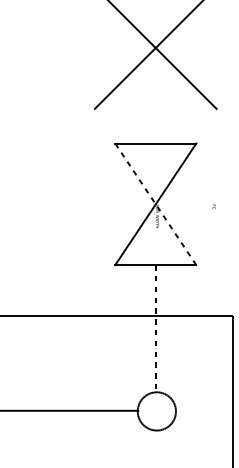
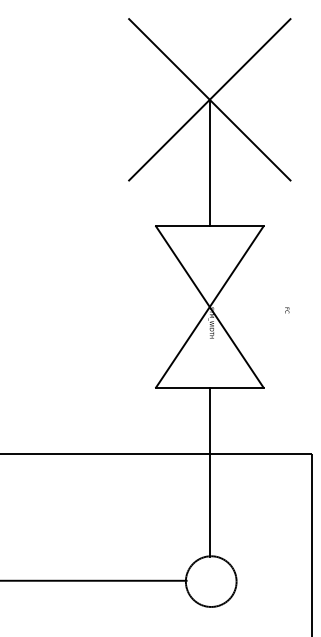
line: (155, 95) -> (209, 162), added
line: (155, 204) -> (209, 307), dashed -> solid
line: (155, 329) -> (209, 472), dashed -> solid

